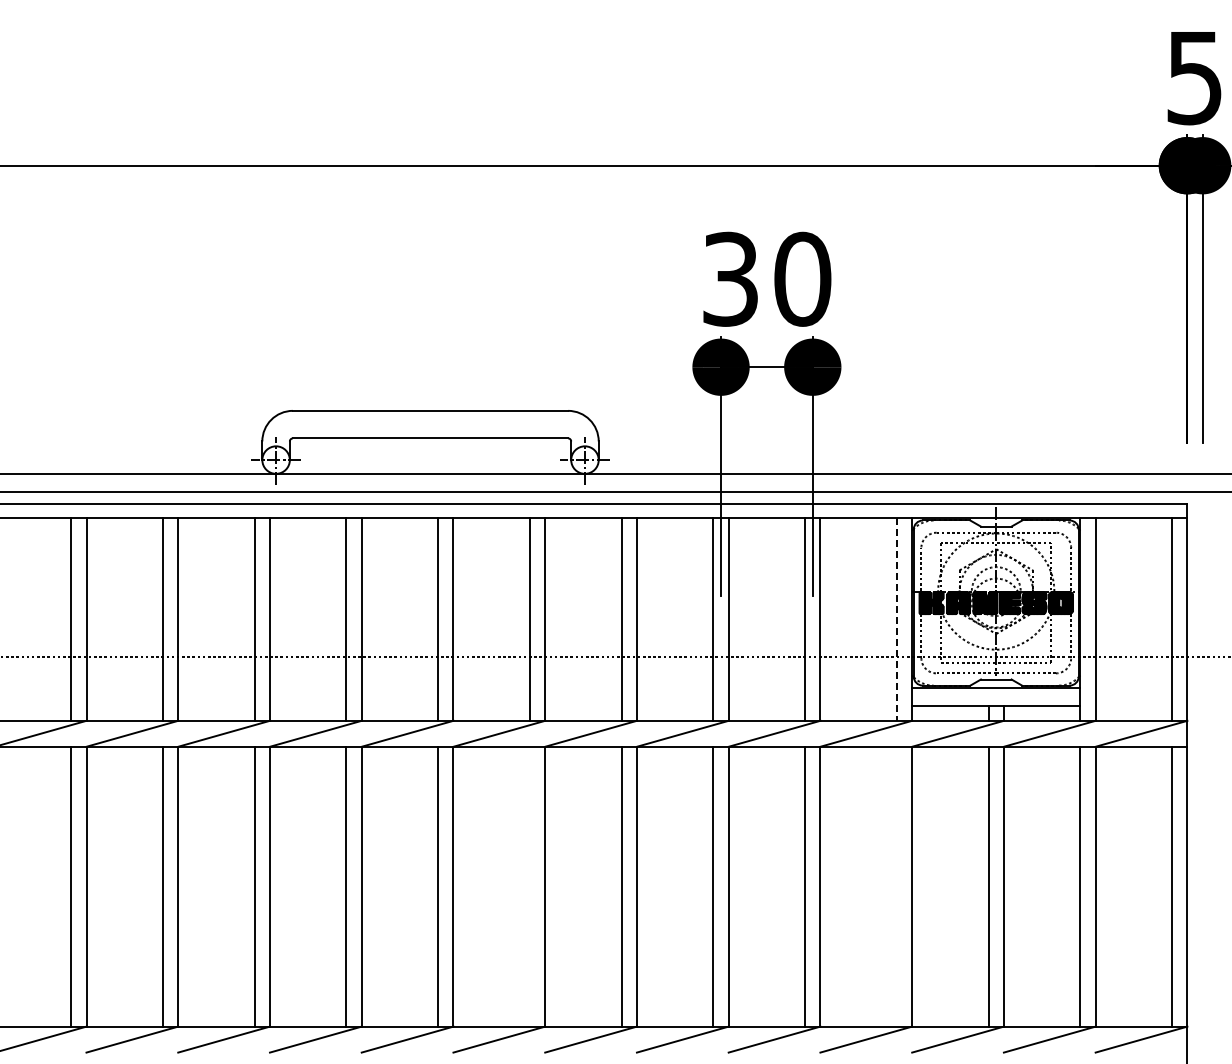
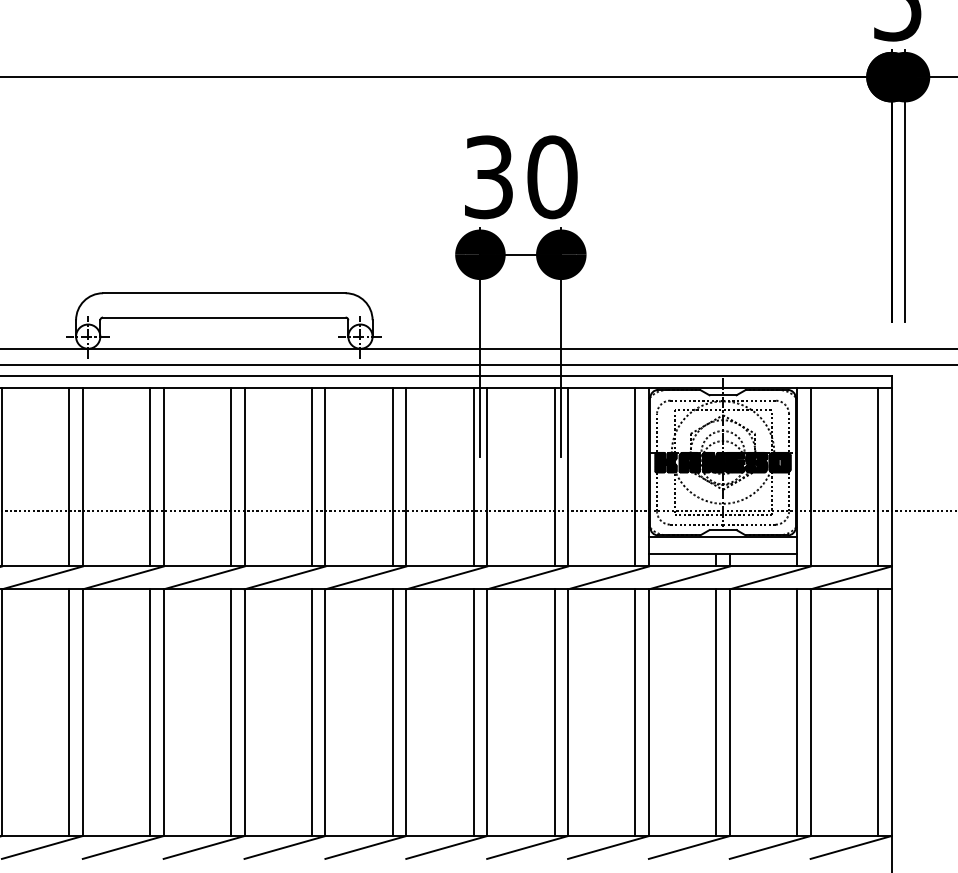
line: (896, 620) -> (635, 478), dashed -> solid
line: (529, 886) -> (311, 712), added
line: (896, 886) -> (635, 712), added

